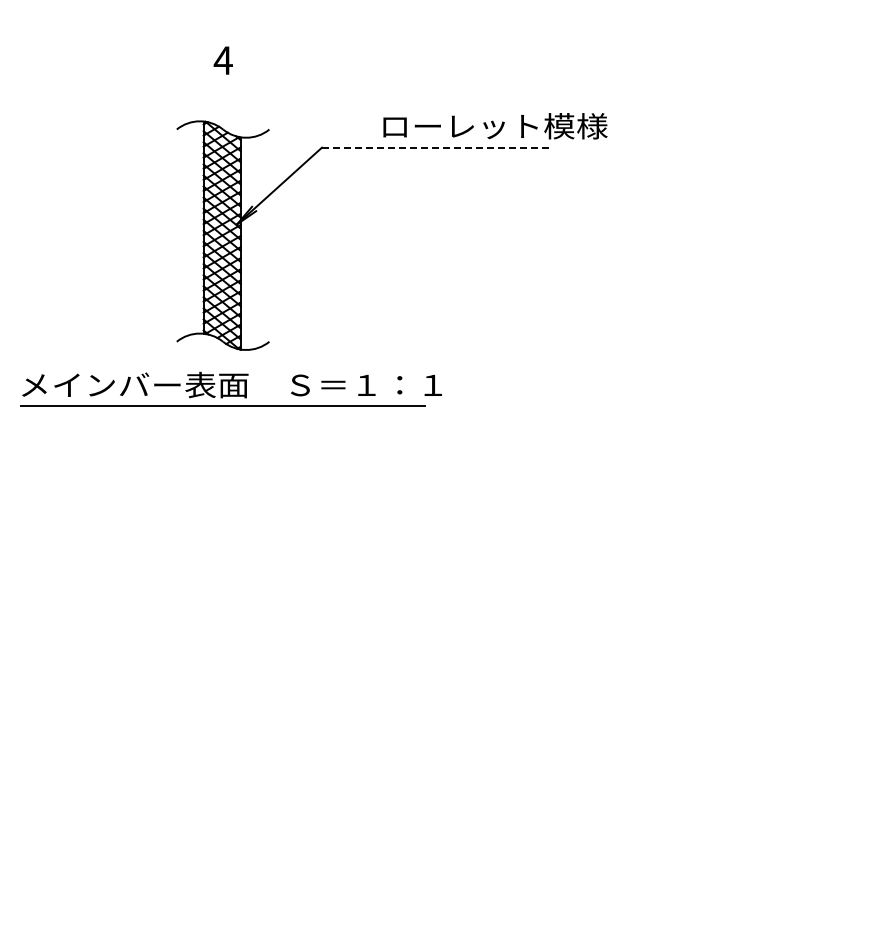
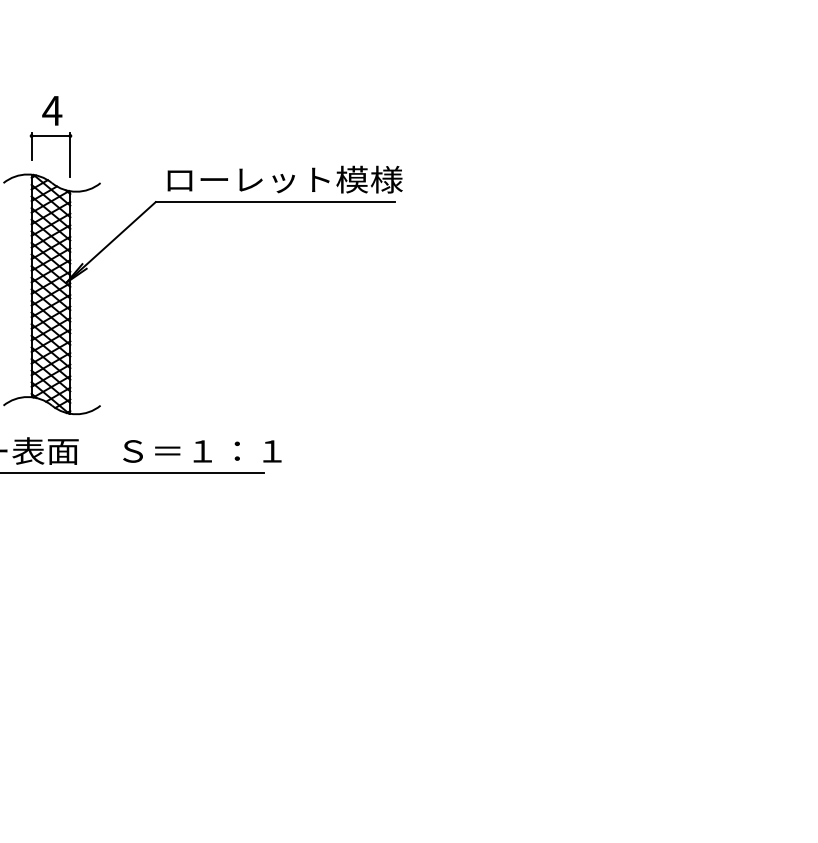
part: (221, 85) -> (50, 136), added
text: (495, 126) -> (285, 179), moved
line: (436, 147) -> (275, 201), dashed -> solid

